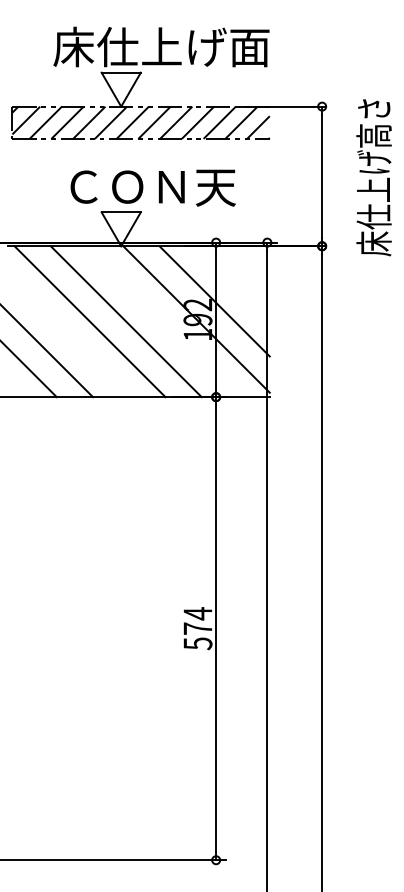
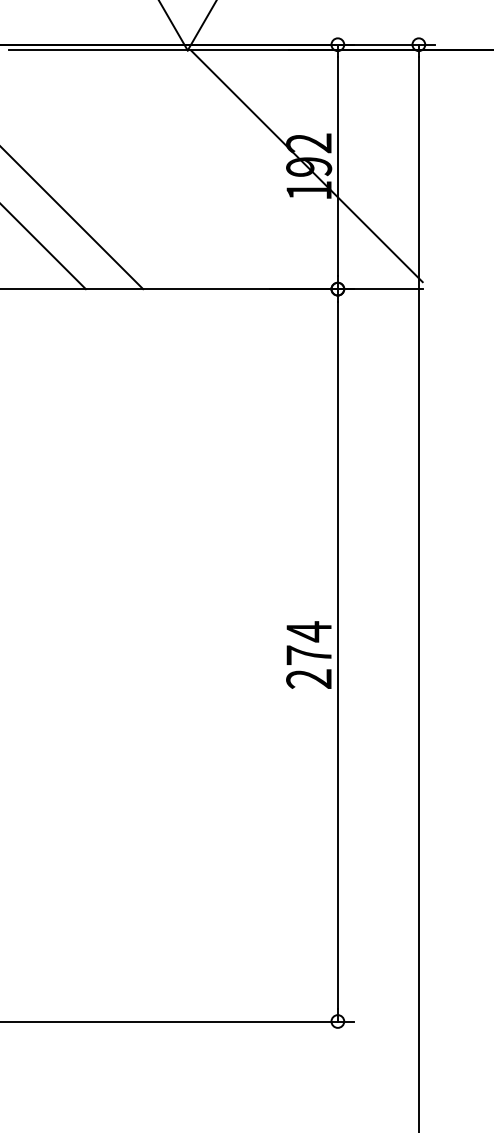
line: (214, 301) -> (335, 137), removed
line: (89, 321) -> (137, 169), removed
line: (125, 321) -> (194, 169), removed
text: (197, 643) -> (308, 678), 574 -> 274

